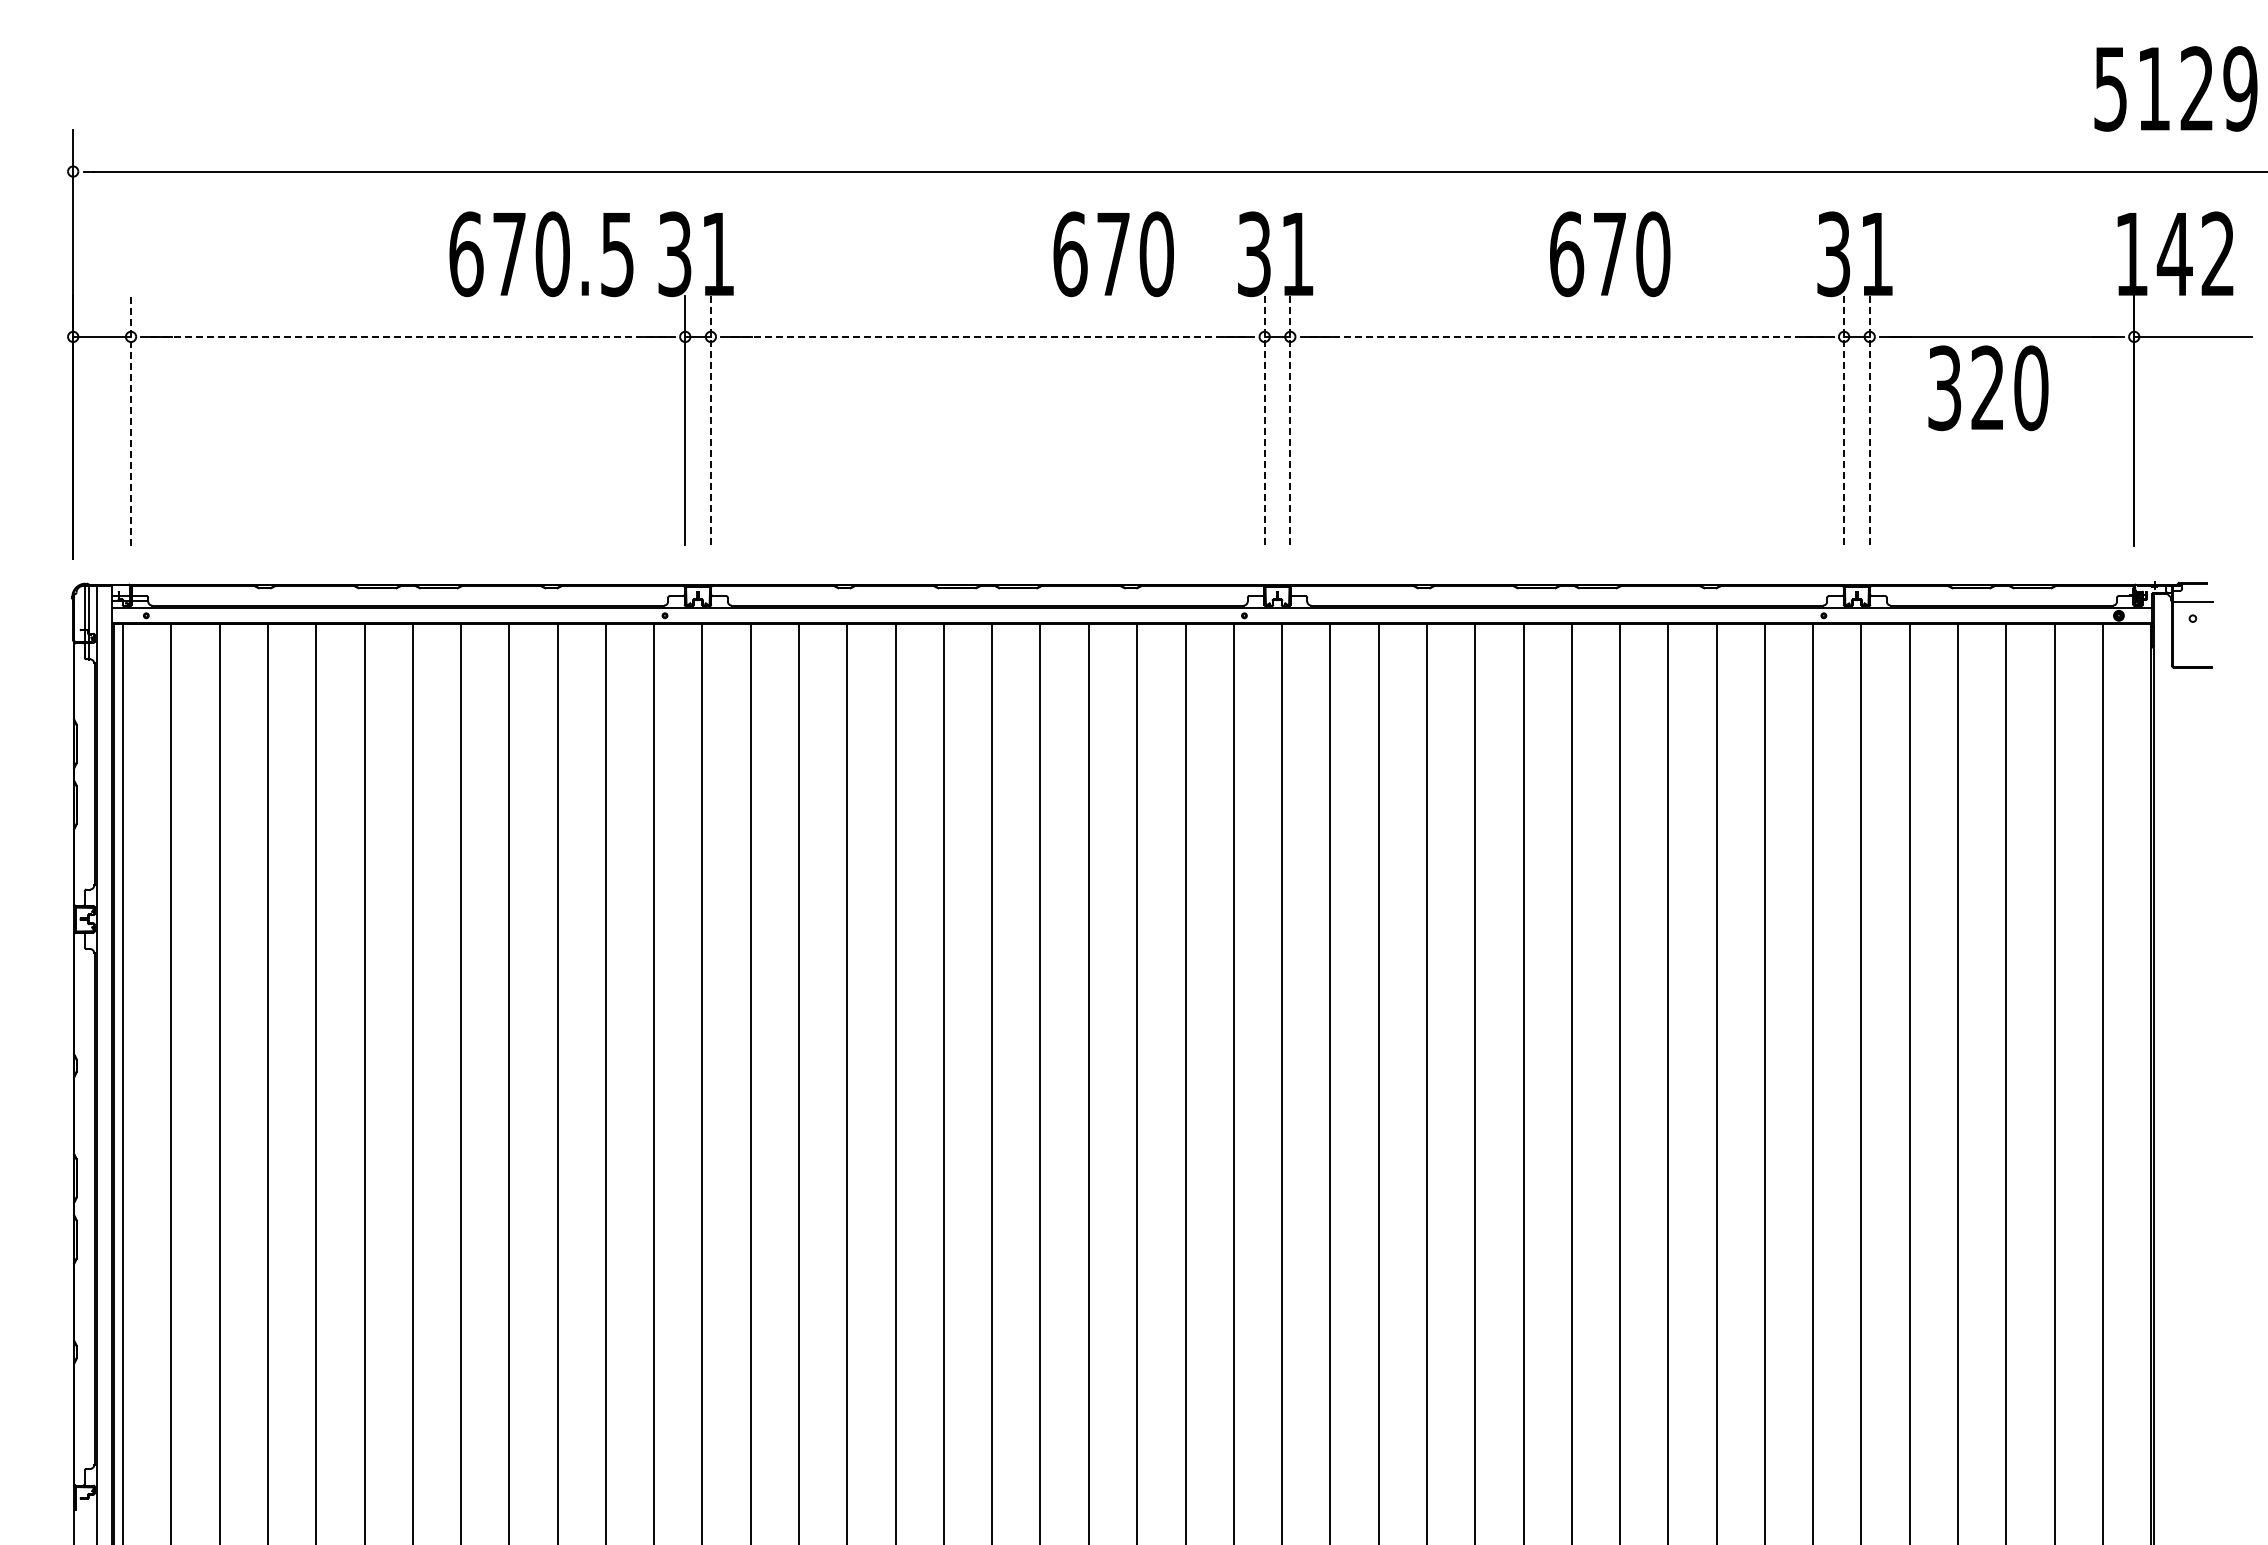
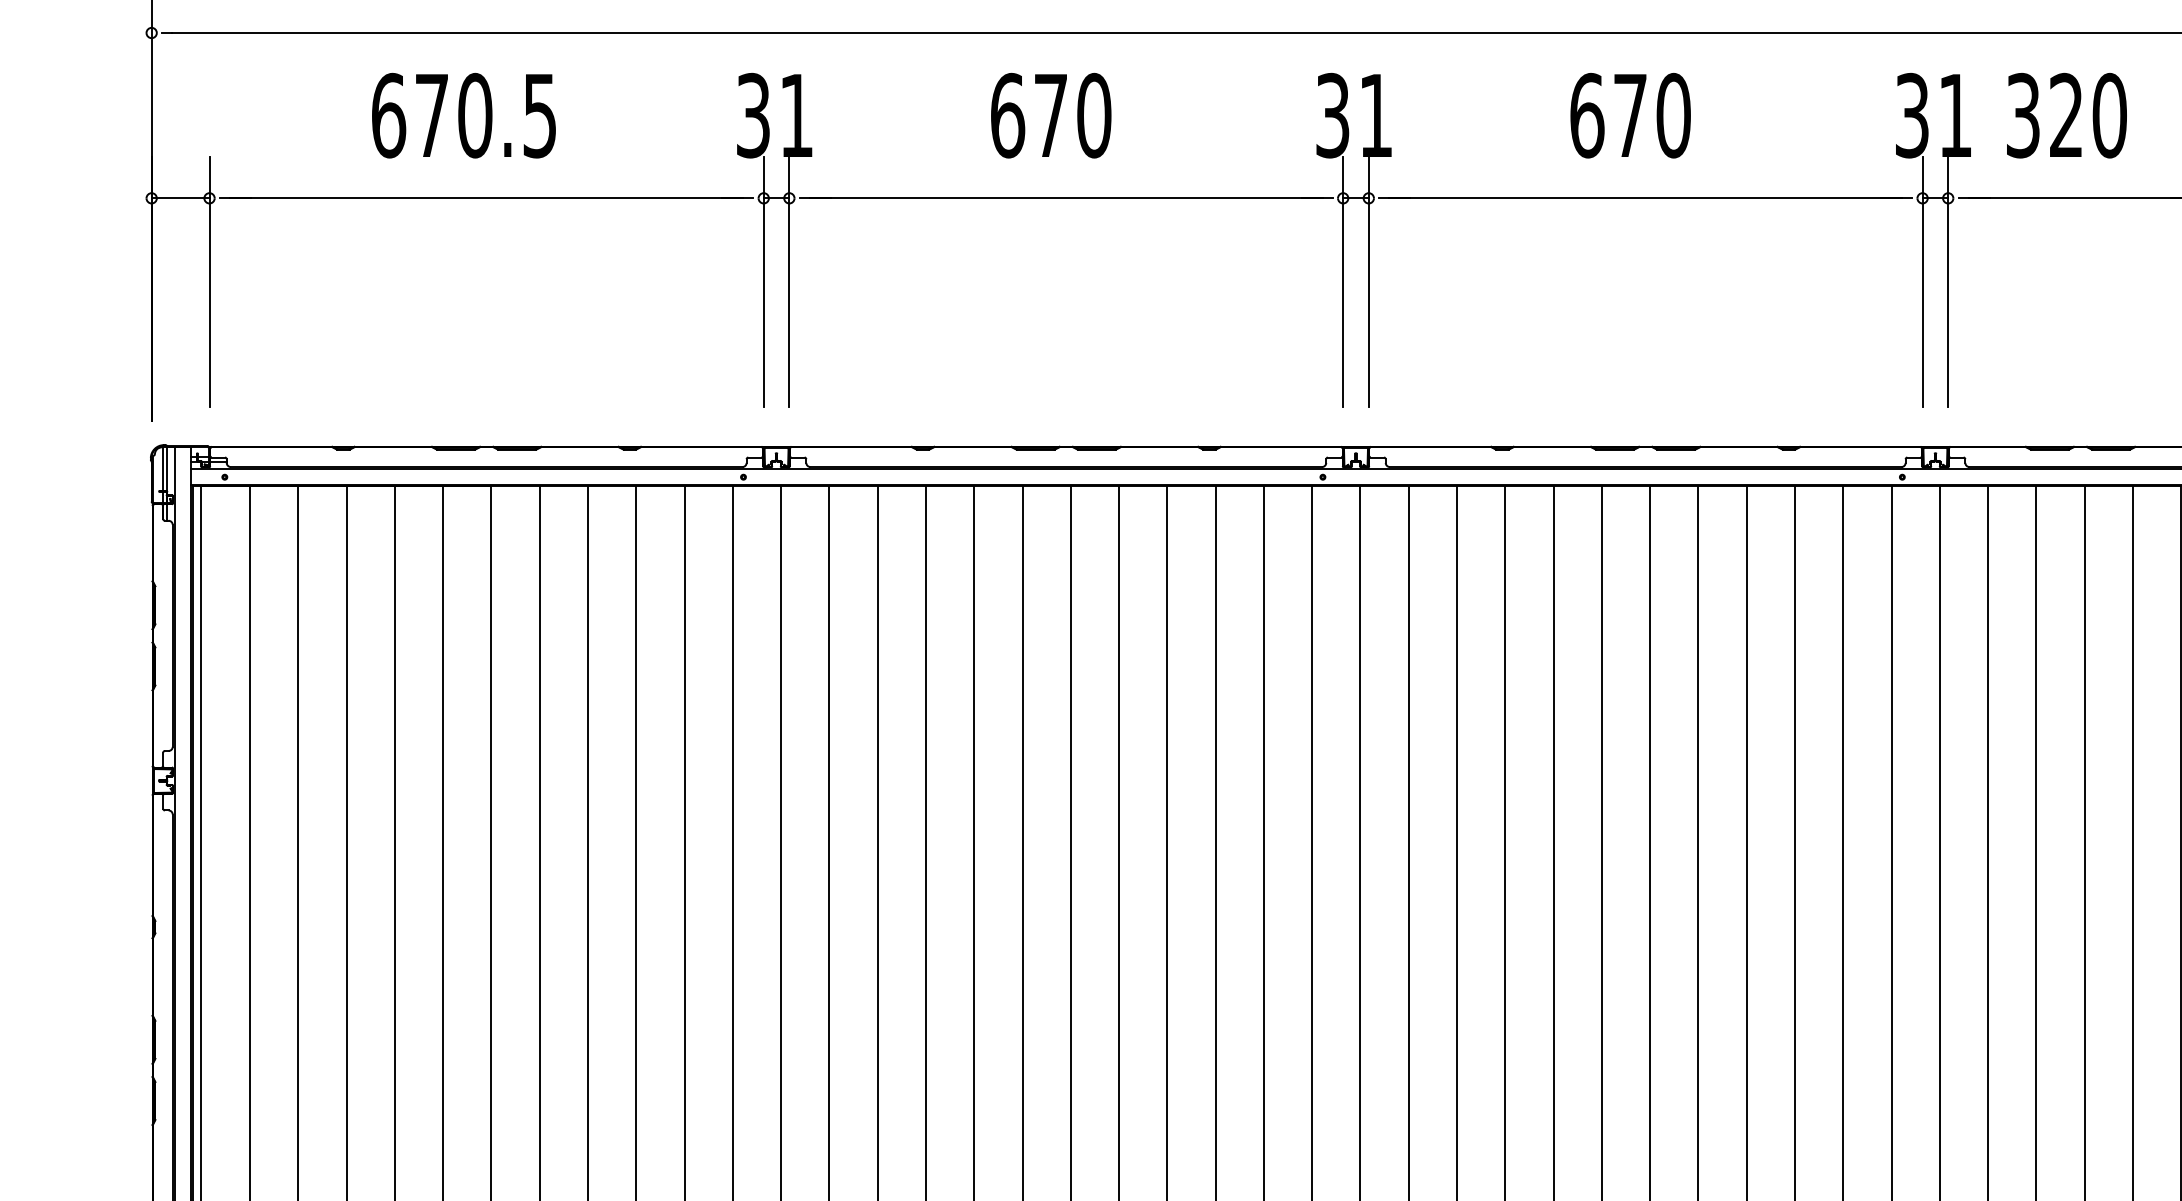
text: (541, 254) -> (463, 115), moved
text: (1113, 254) -> (1050, 115), moved
text: (1610, 254) -> (1630, 115), moved
line: (408, 336) -> (486, 197), dashed -> solid
line: (988, 336) -> (1066, 197), dashed -> solid
line: (1567, 336) -> (1645, 197), dashed -> solid
text: (1988, 388) -> (2066, 115), moved
line: (131, 420) -> (209, 281), dashed -> solid
line: (710, 420) -> (788, 281), dashed -> solid
line: (1264, 420) -> (1342, 281), dashed -> solid
line: (1290, 420) -> (1368, 281), dashed -> solid
line: (1844, 420) -> (1922, 281), dashed -> solid
line: (1869, 420) -> (1947, 281), dashed -> solid

